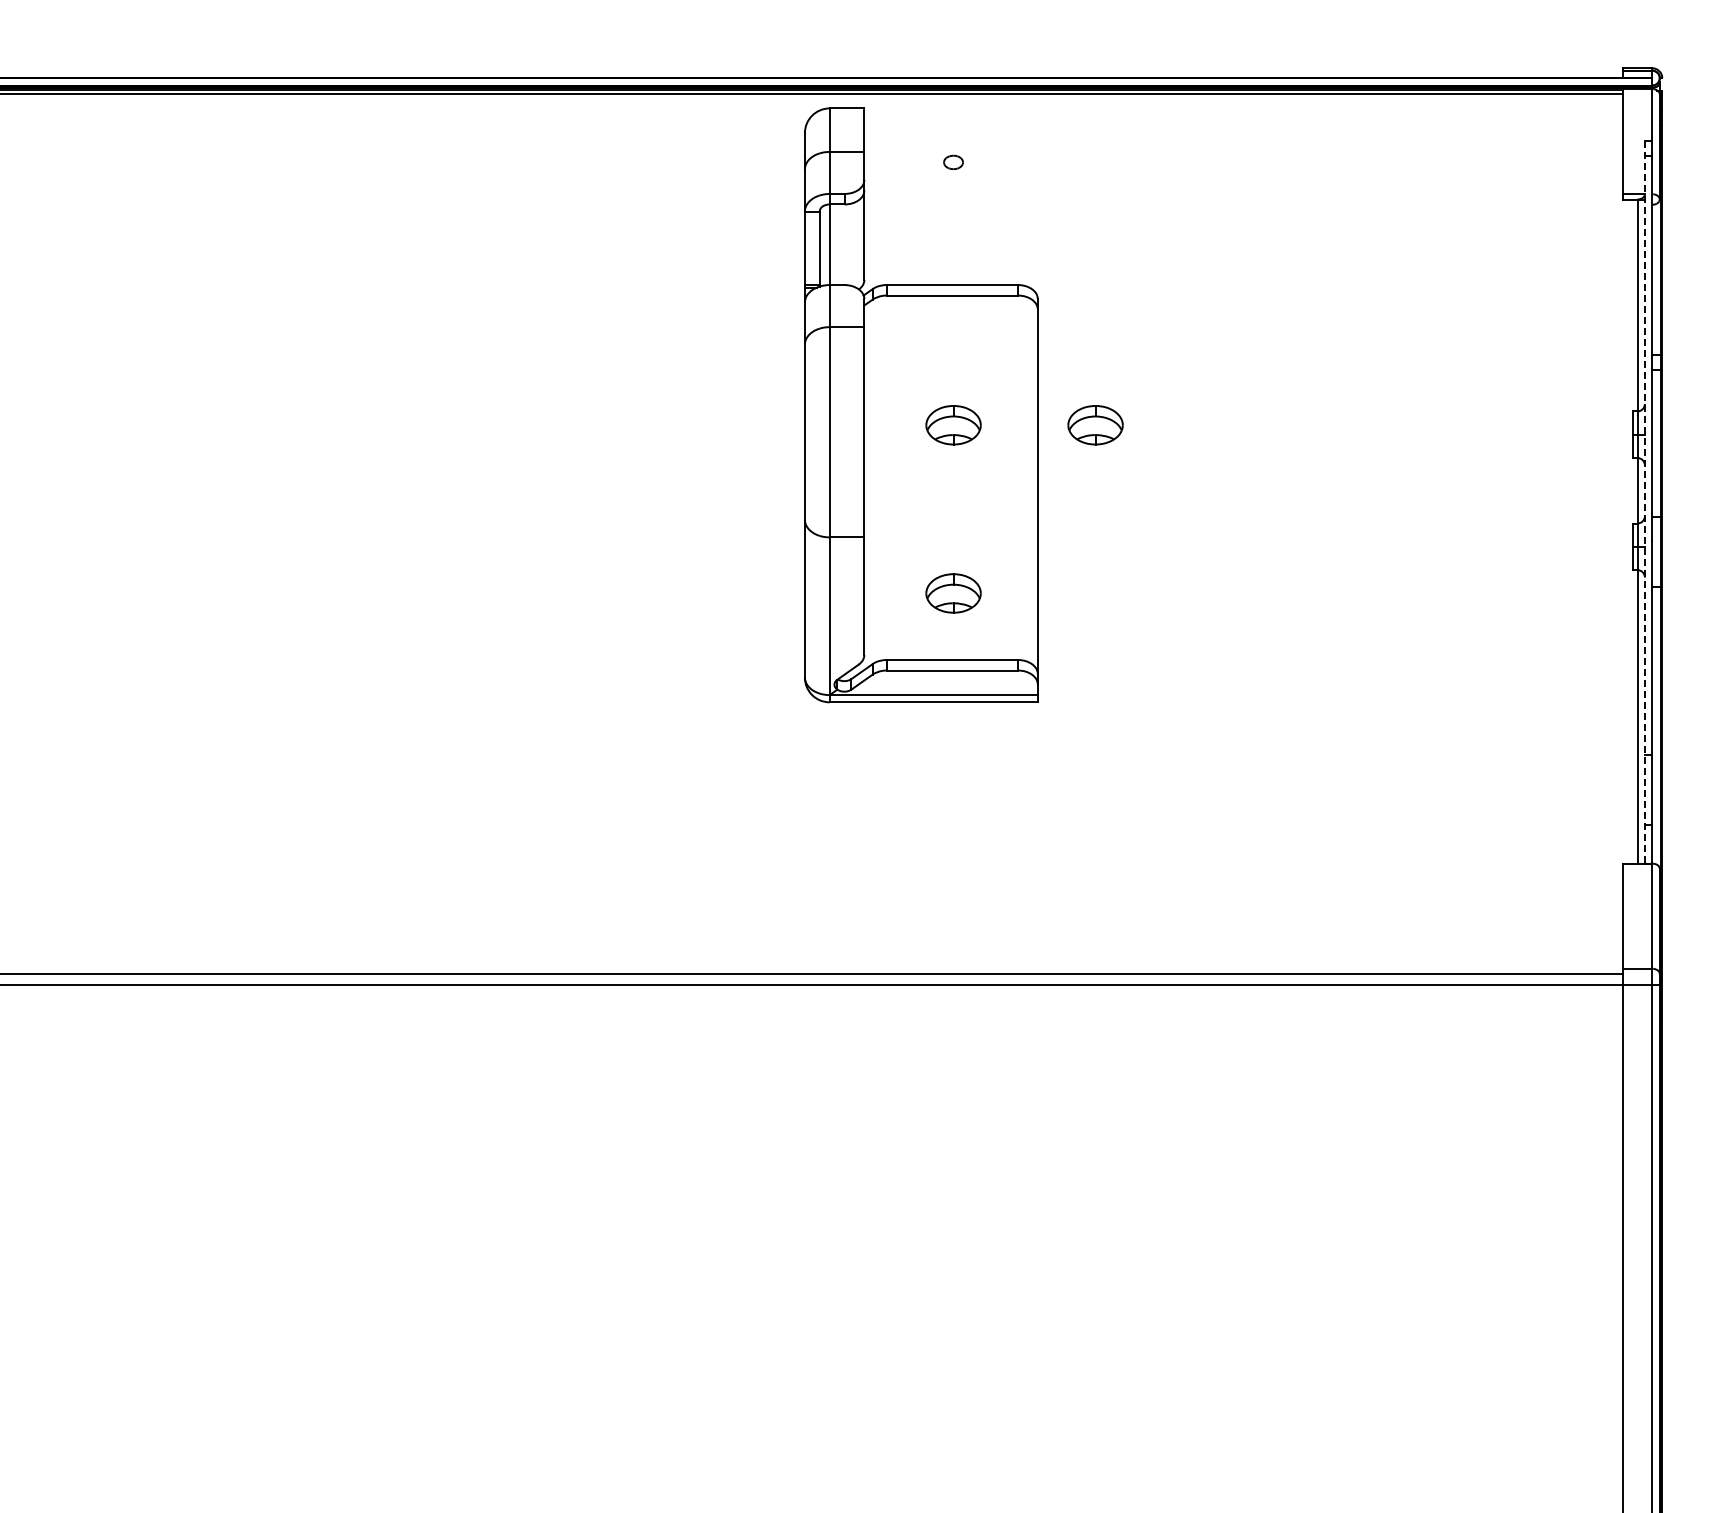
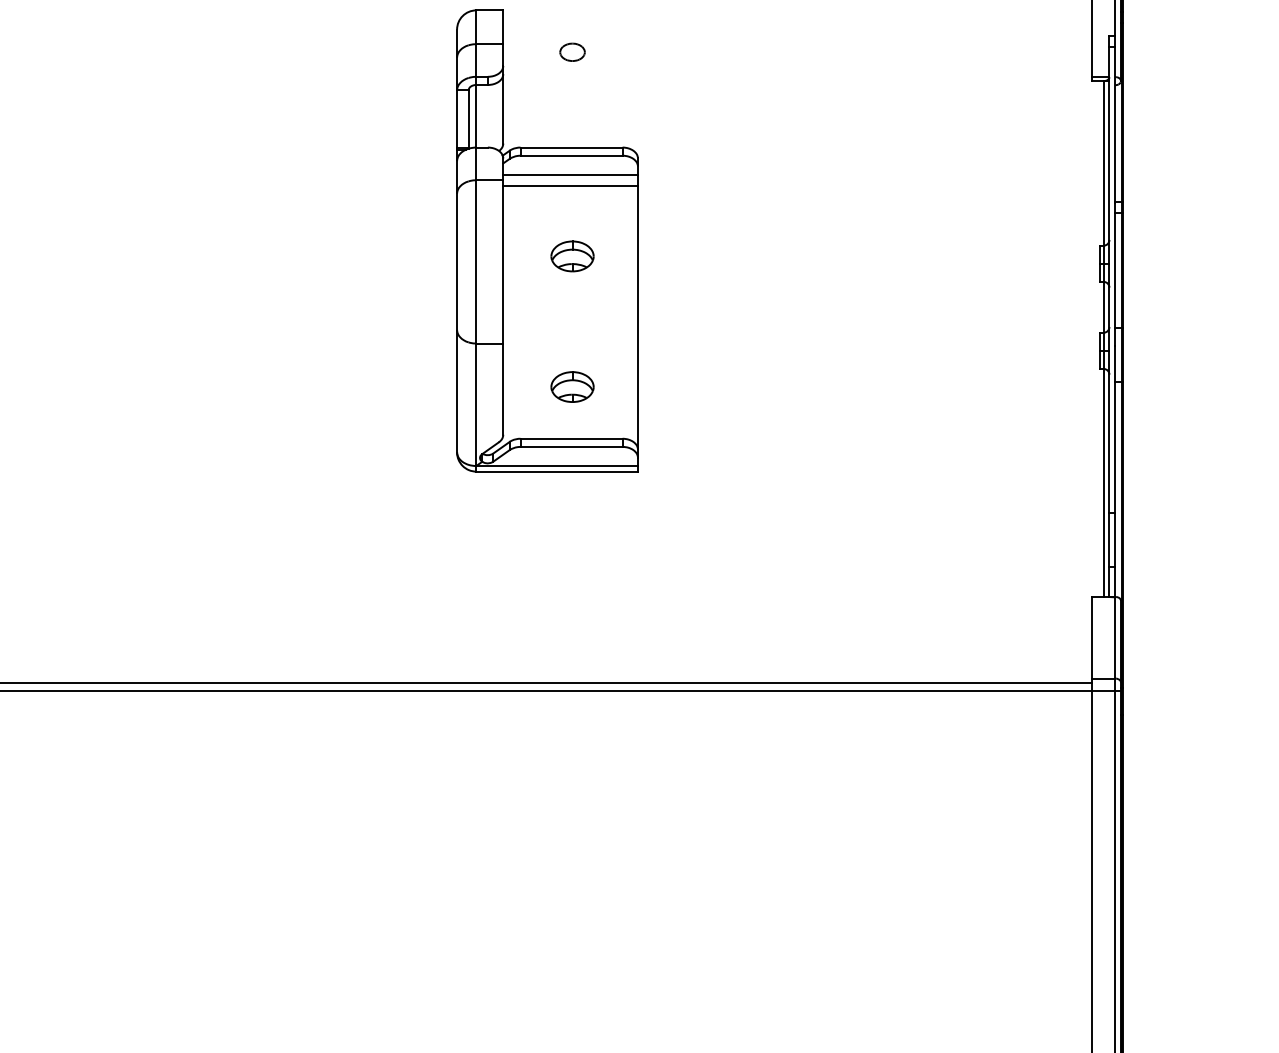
part: (953, 162) -> (572, 52), size x1.67
line: (950, 320) -> (570, 175), added
line: (950, 334) -> (570, 185), added
part: (1095, 425) -> (682, 256), removed
line: (1644, 502) -> (1109, 316), dashed -> solid

